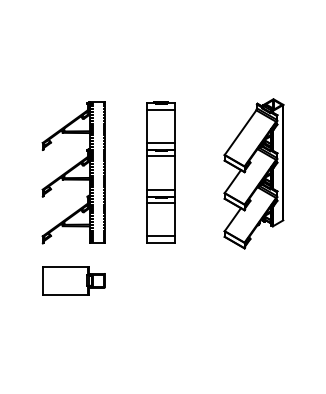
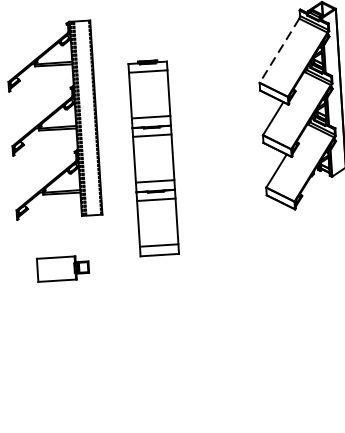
line: (240, 133) -> (279, 51), solid -> dashed
part: (160, 172) -> (152, 157), moved
part: (73, 280) -> (62, 268), size x0.6

